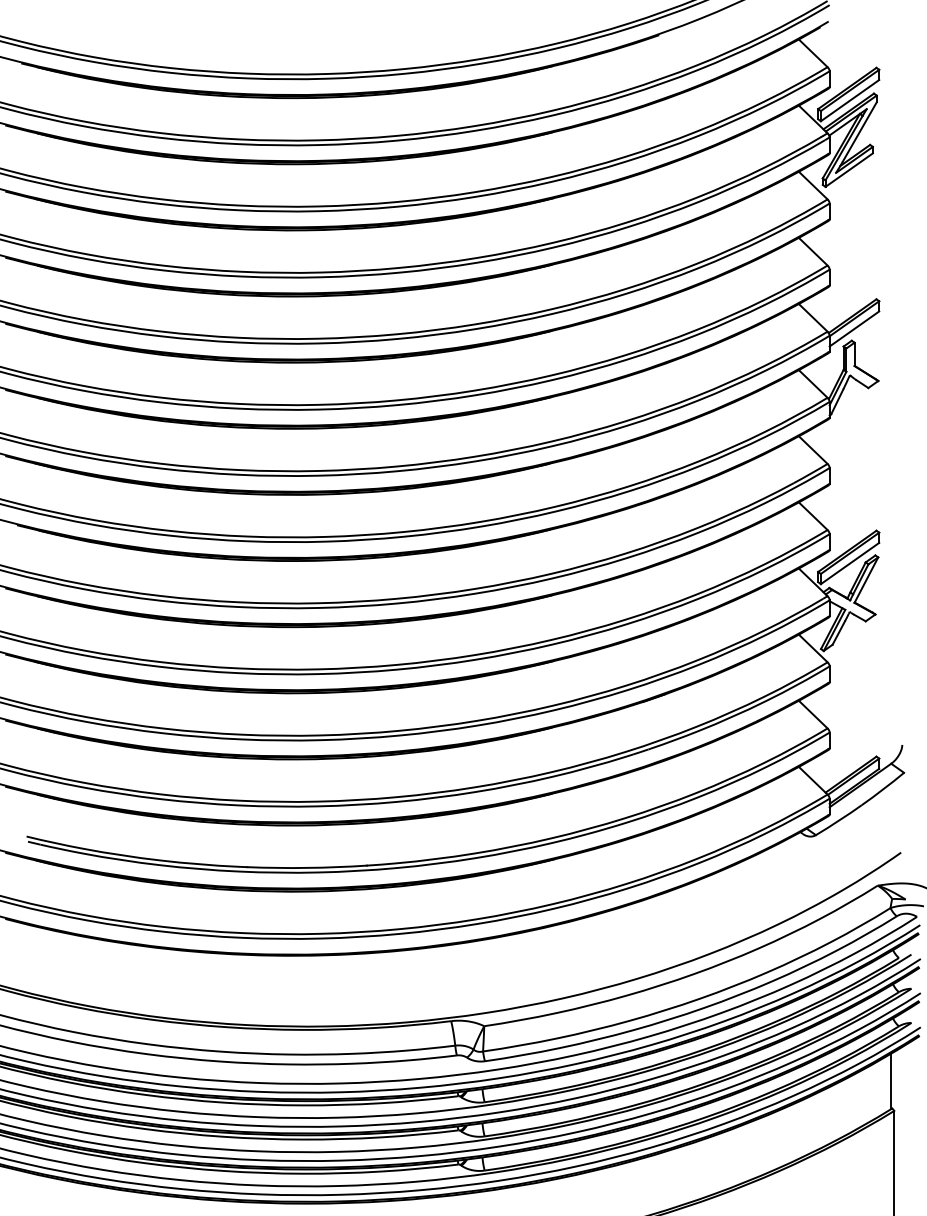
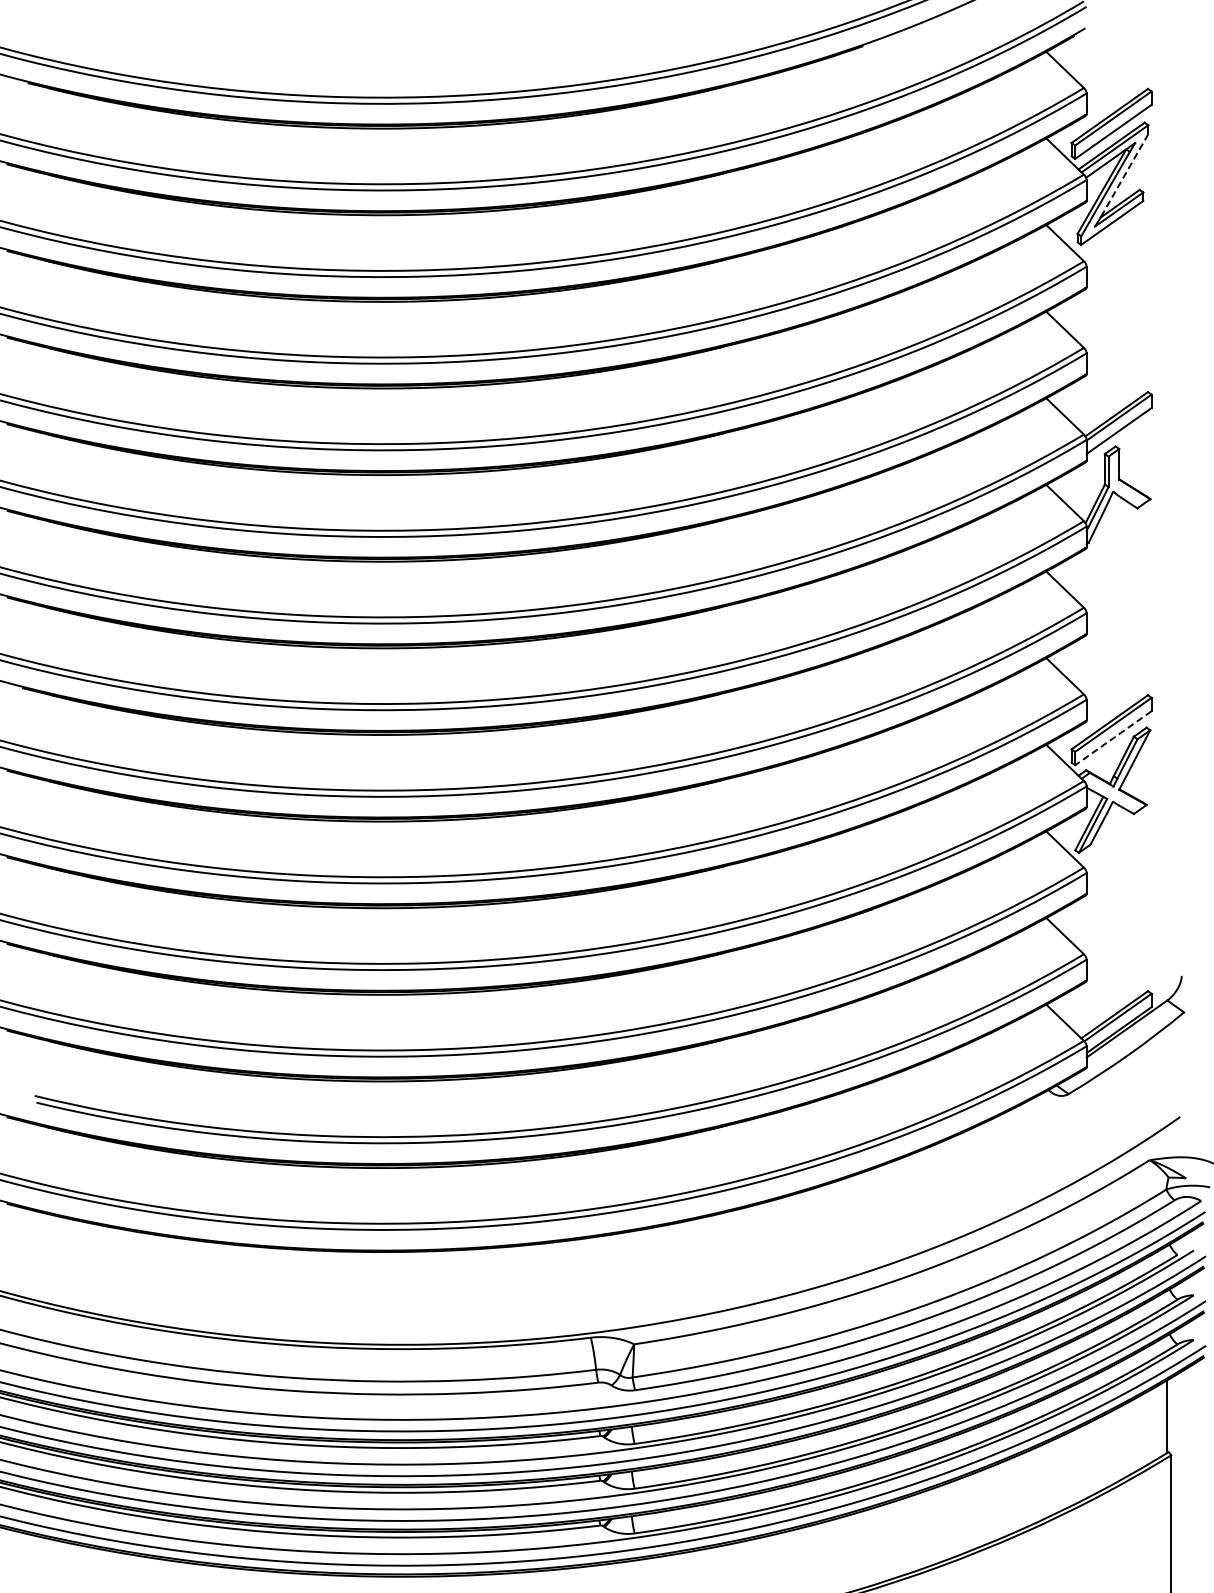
line: (860, 131) -> (1126, 172), solid -> dashed
line: (850, 563) -> (1113, 738), solid -> dashed

